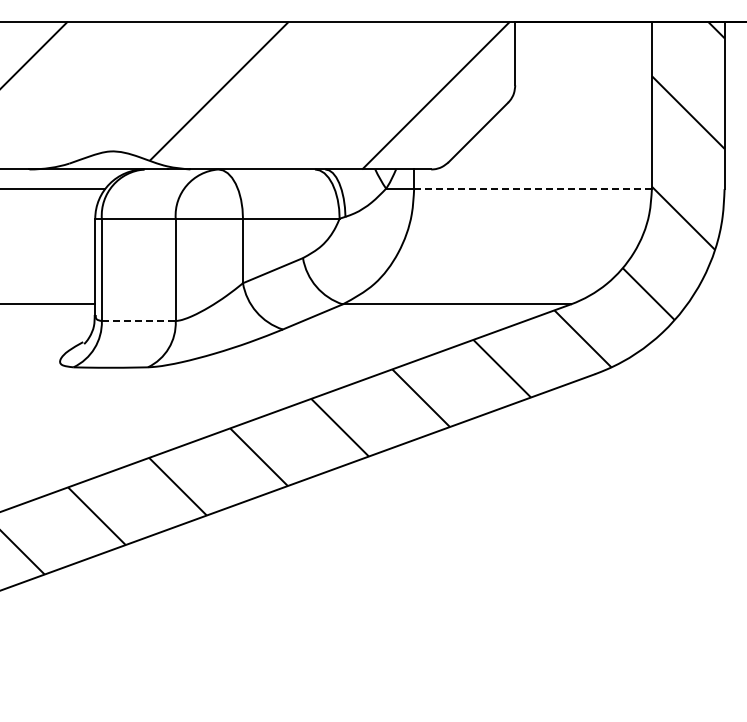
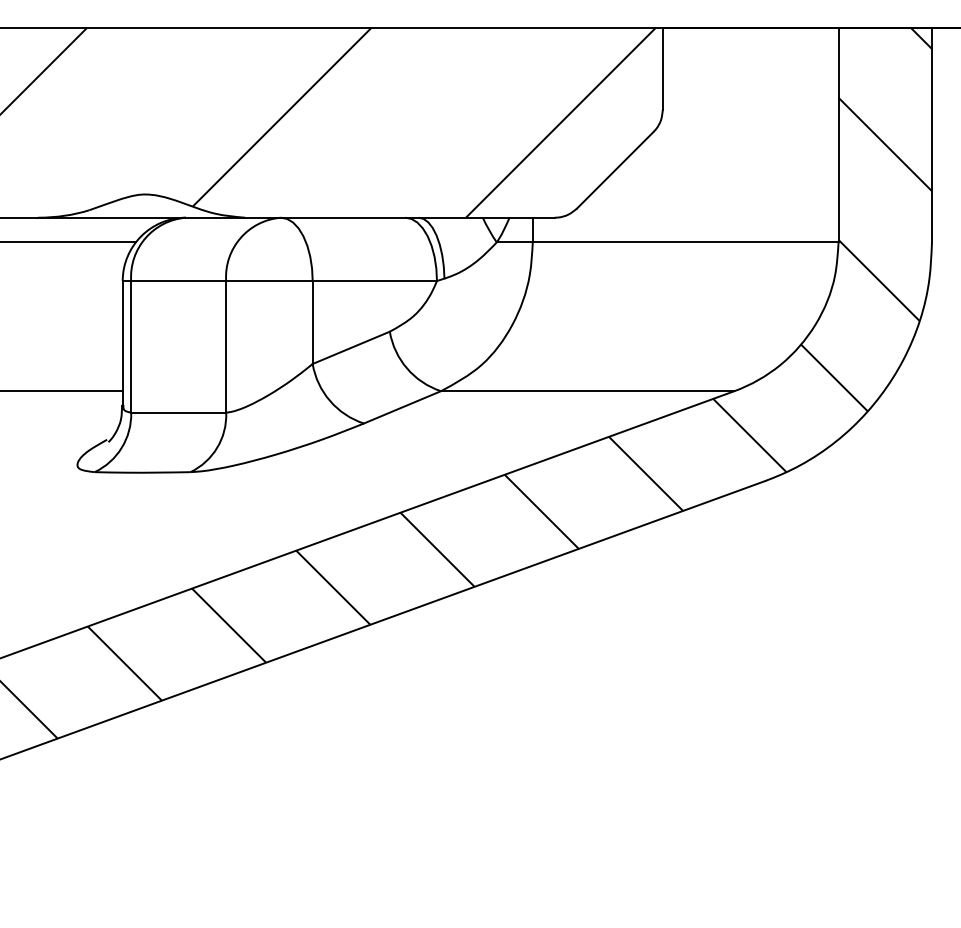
line: (533, 188) -> (686, 242), dashed -> solid
line: (138, 321) -> (178, 413), dashed -> solid

